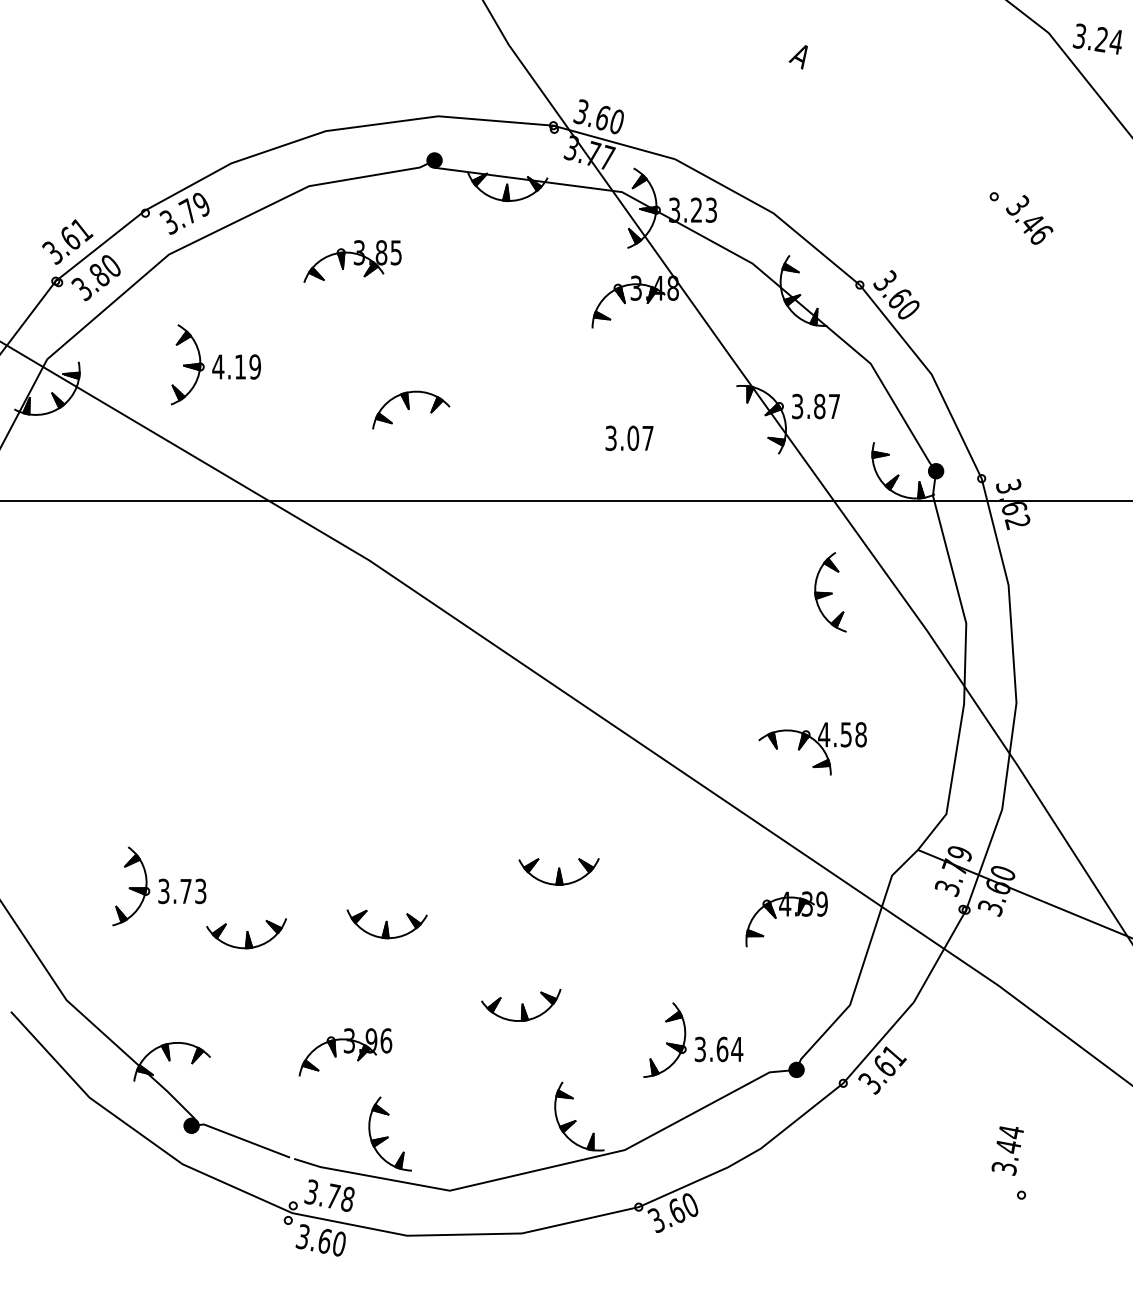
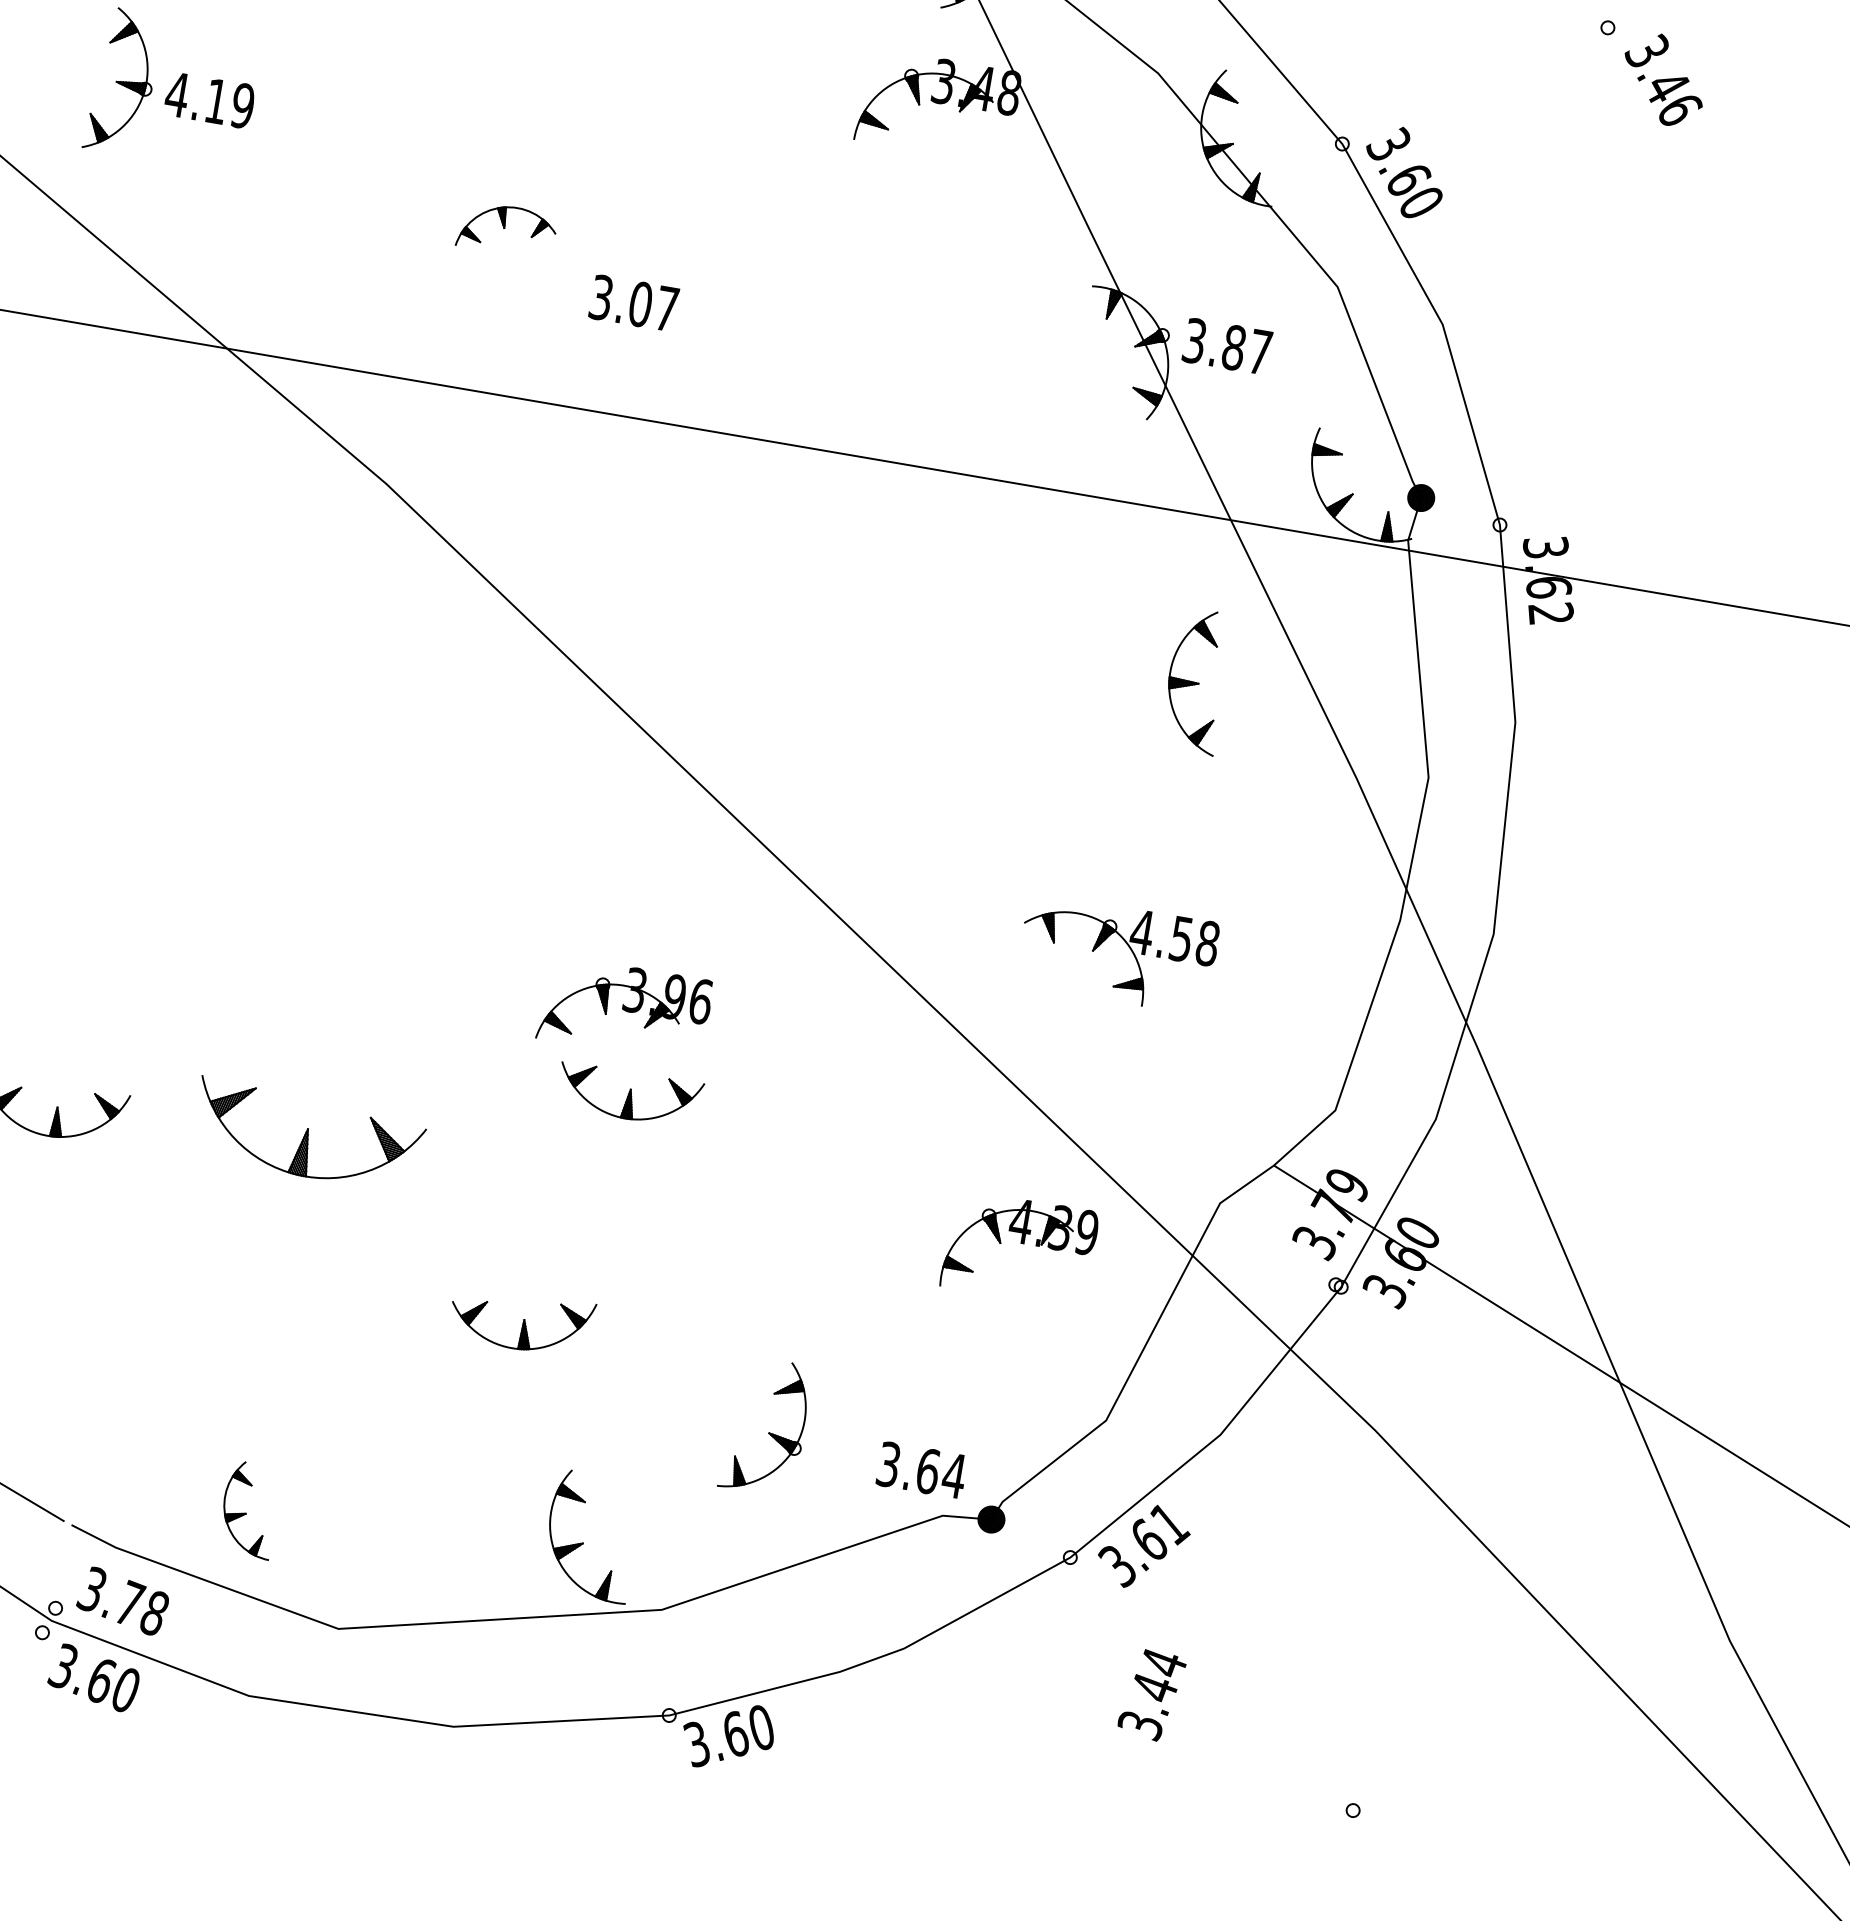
part: (411, 409) -> (507, 228), size x0.7
text: (629, 437) -> (634, 301), moved
part: (386, 924) -> (306, 1136), size x1.6
text: (718, 1049) -> (921, 1470), moved
part: (345, 1052) -> (624, 1009), moved
part: (389, 1133) -> (248, 1508), size x0.7
text: (1007, 1150) -> (1151, 1694), moved

